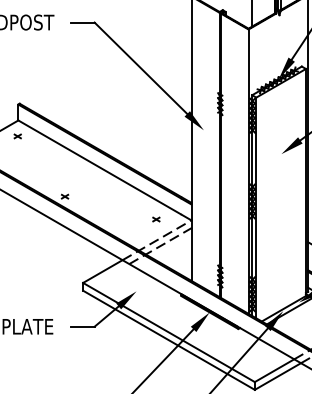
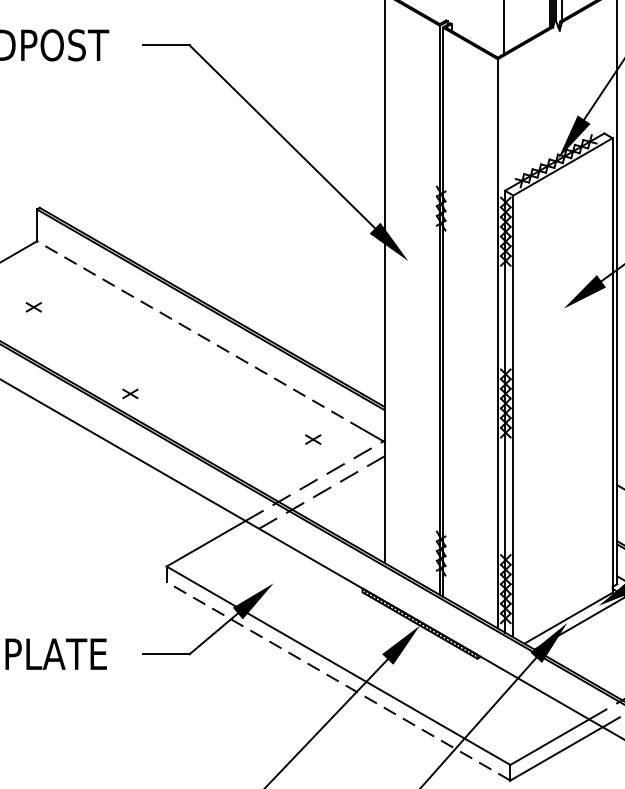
part: (17, 136) -> (33, 307), moved
line: (99, 167) -> (199, 335), solid -> dashed
line: (168, 340) -> (337, 681), solid -> dashed

